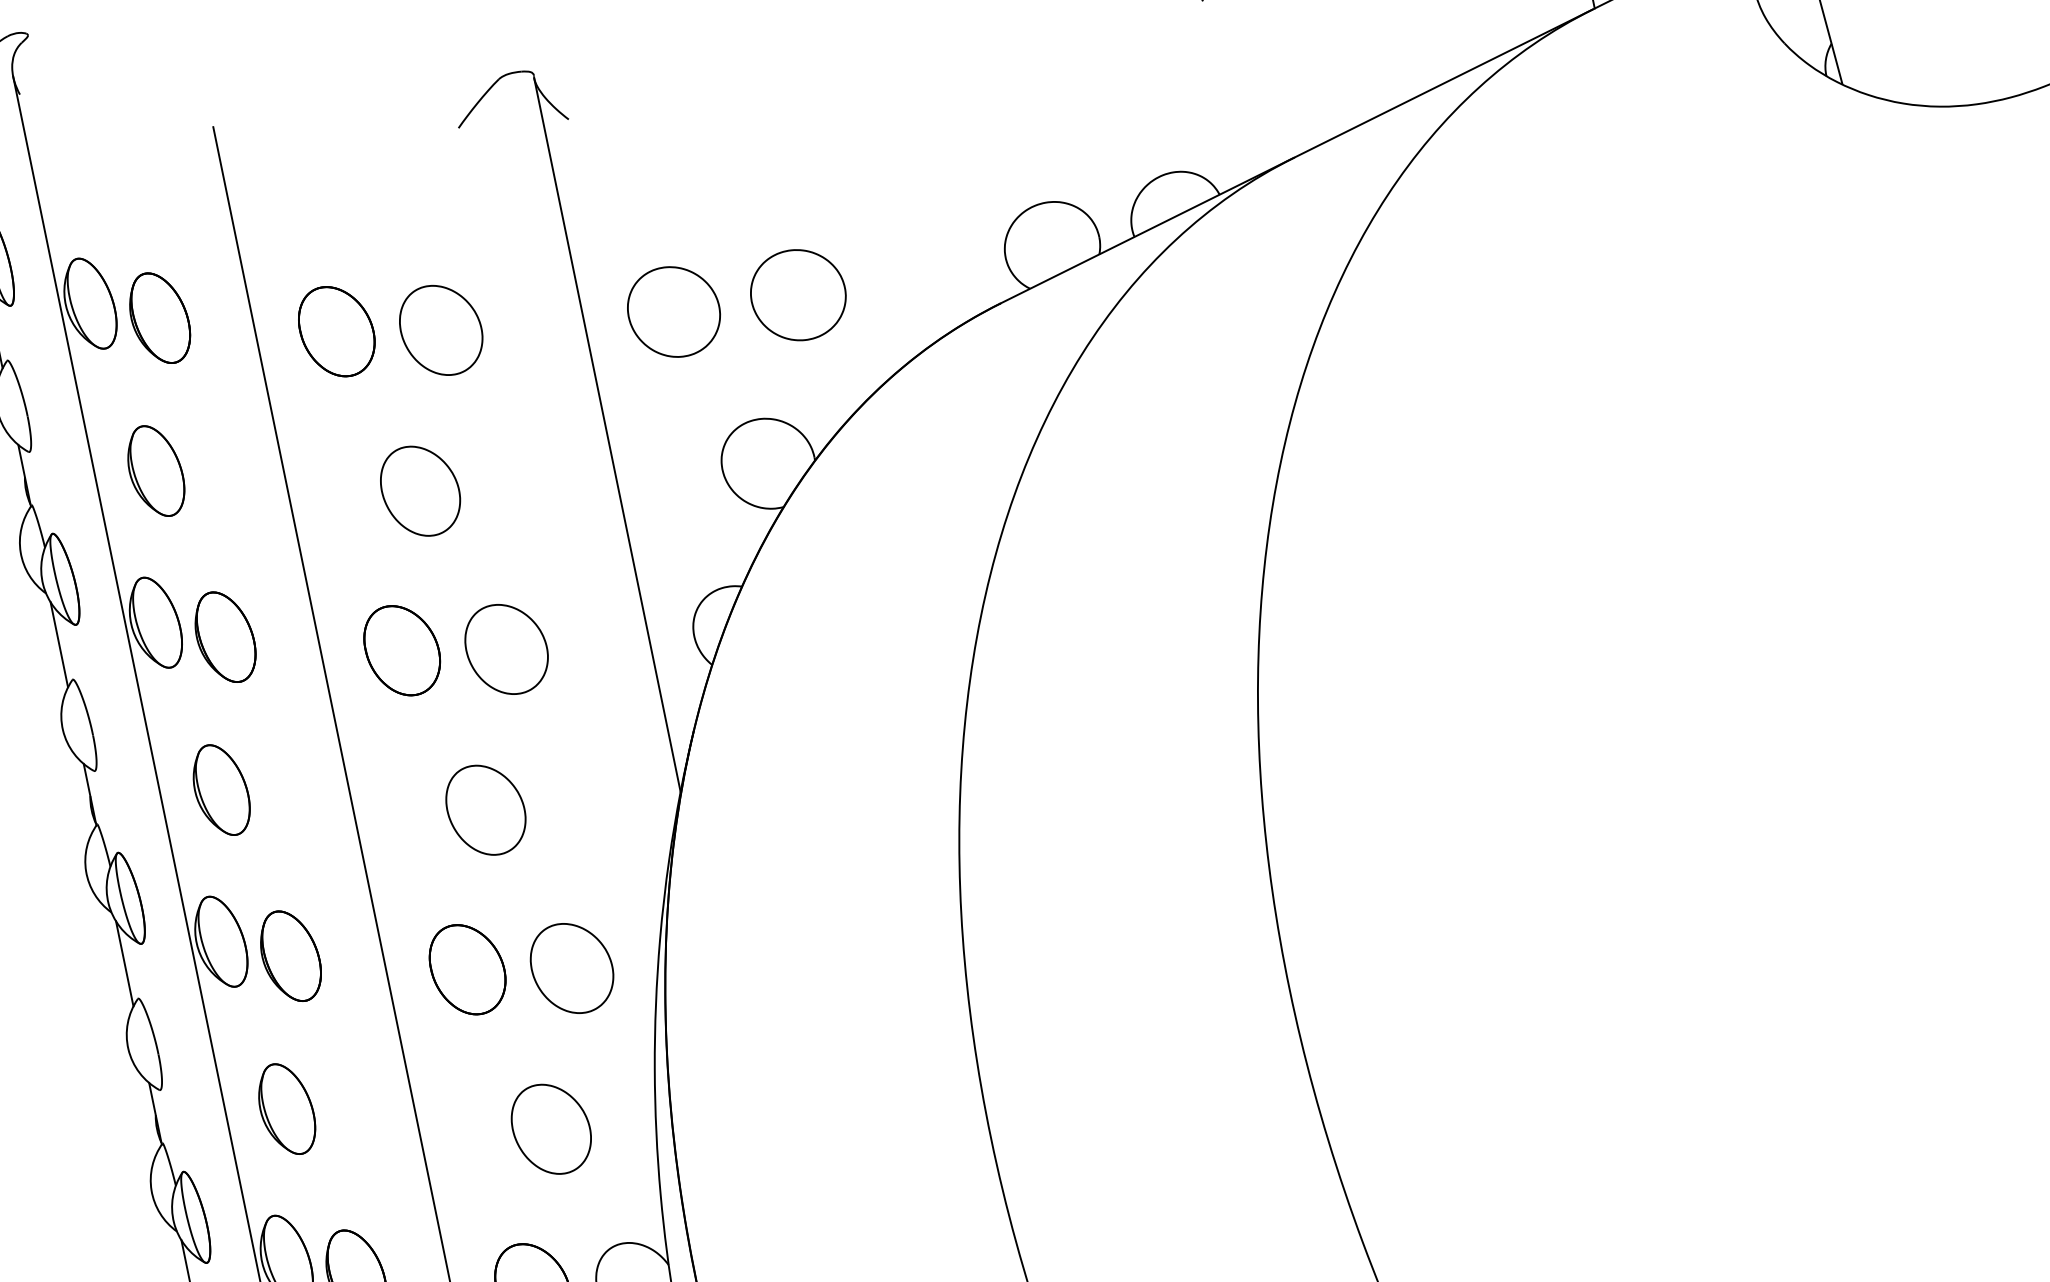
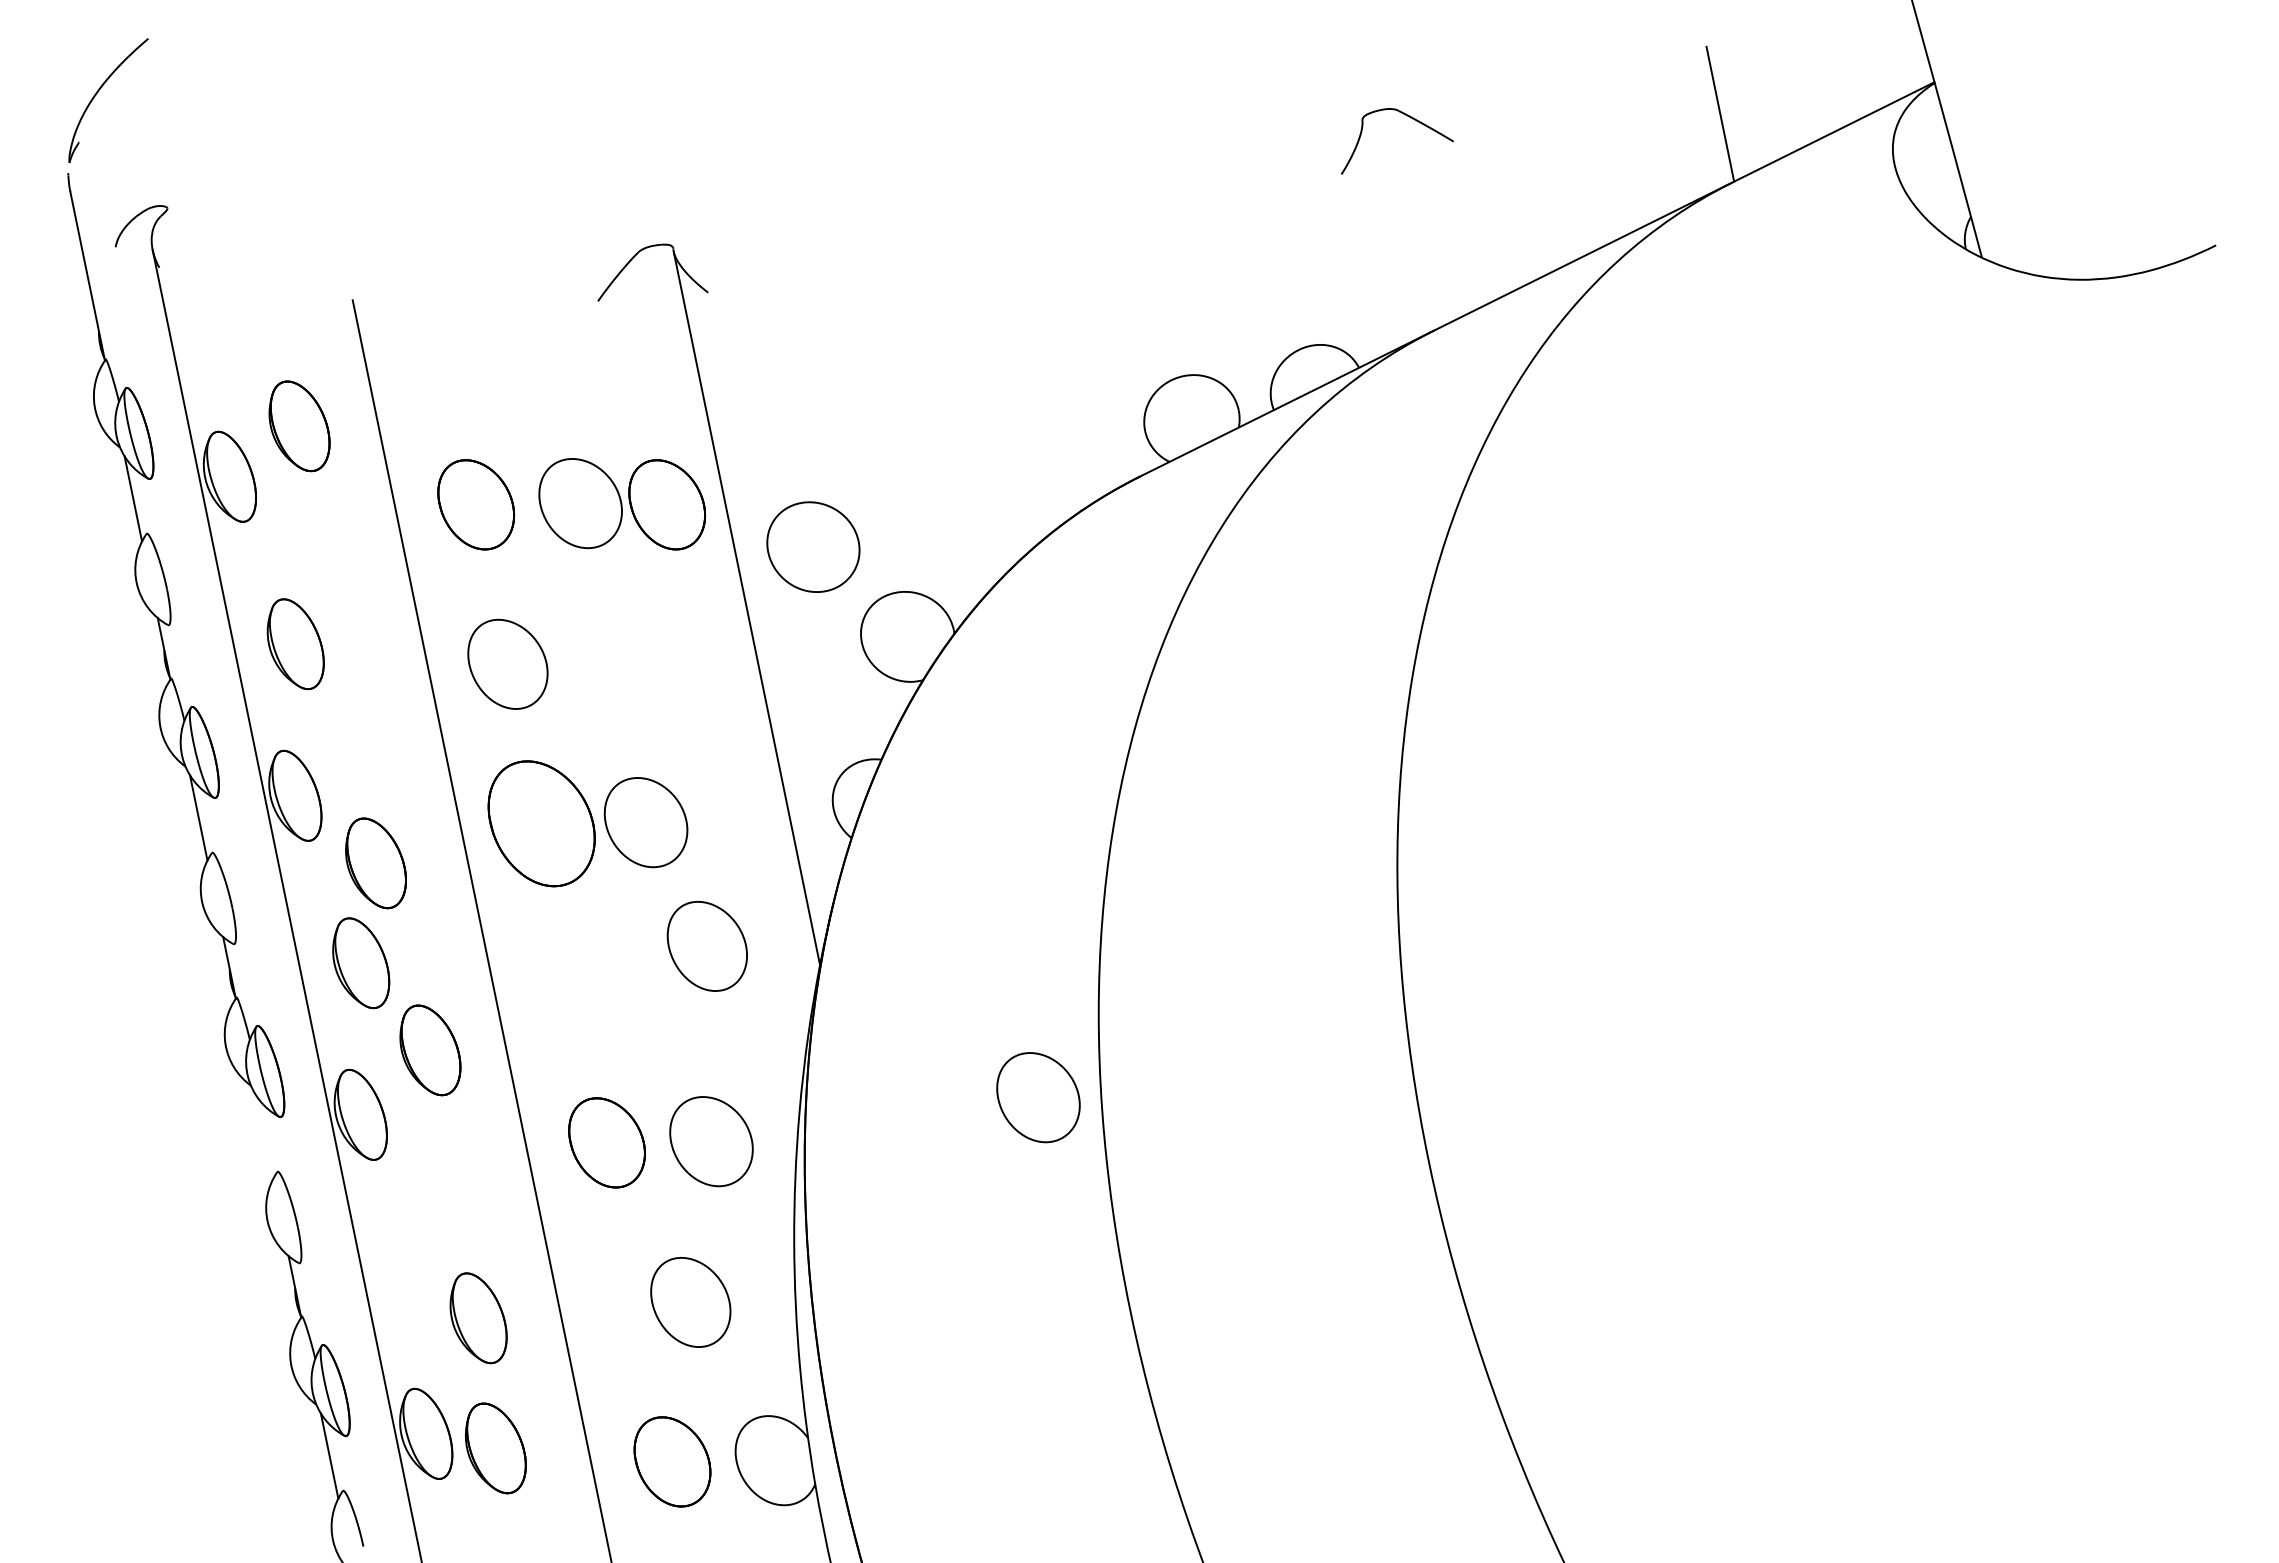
part: (798, 295) -> (937, 468), removed
part: (674, 311) -> (813, 546), moved
part: (160, 318) -> (299, 426), moved
part: (528, 331) -> (667, 504), added
part: (420, 490) -> (507, 663), moved
part: (225, 637) -> (375, 863), moved
part: (402, 650) -> (541, 823), size x1.4
part: (485, 809) -> (706, 945), moved
part: (899, 924) -> (1038, 1097), added
part: (291, 956) -> (430, 1050), moved
line: (124, 963) -> (263, 1136), removed
part: (287, 1109) -> (478, 1318), moved

